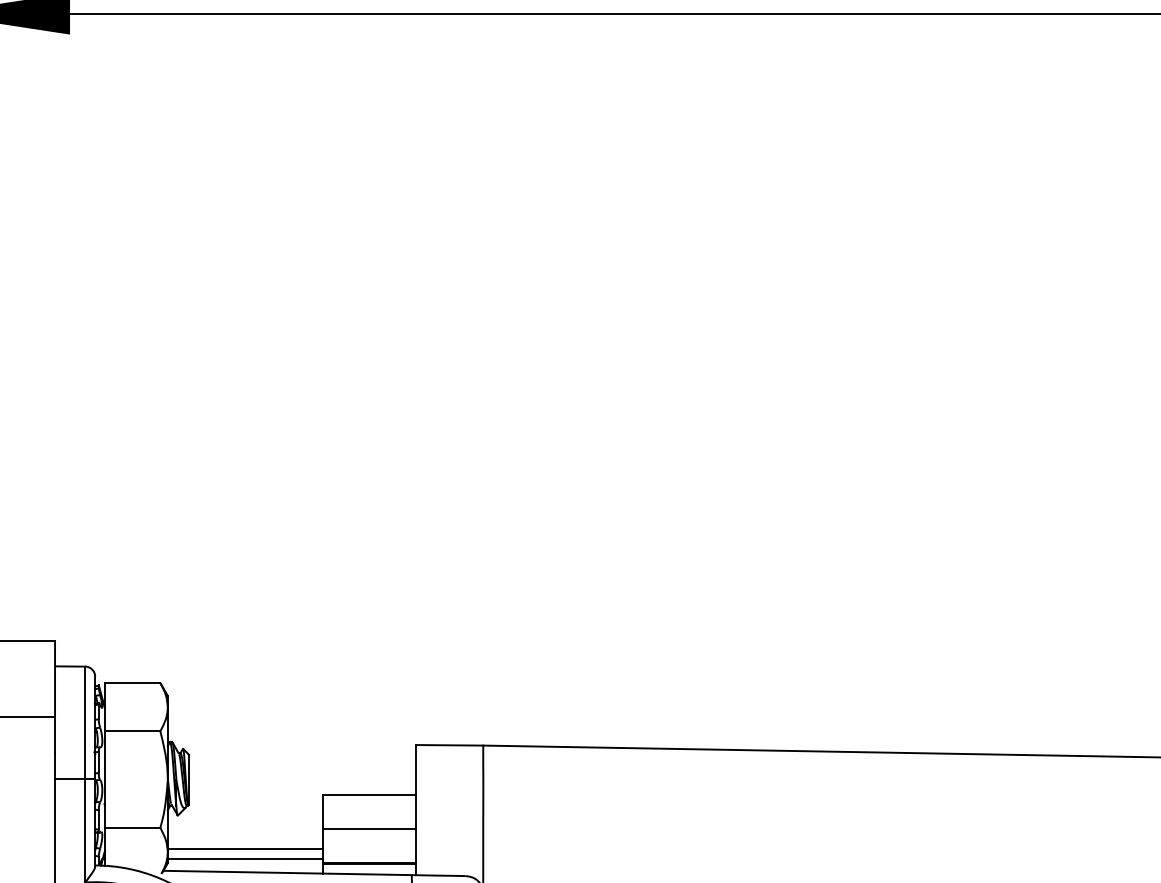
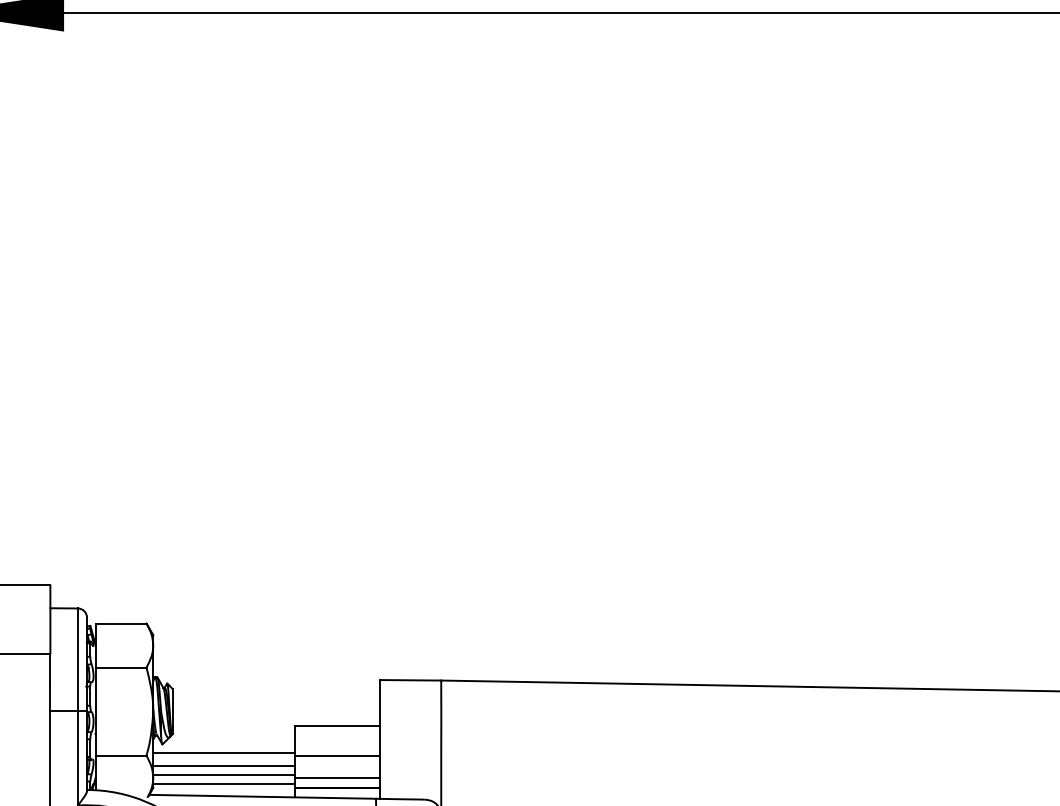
line: (244, 825) -> (223, 753), added
line: (244, 838) -> (223, 765), added
line: (369, 851) -> (337, 777), added

